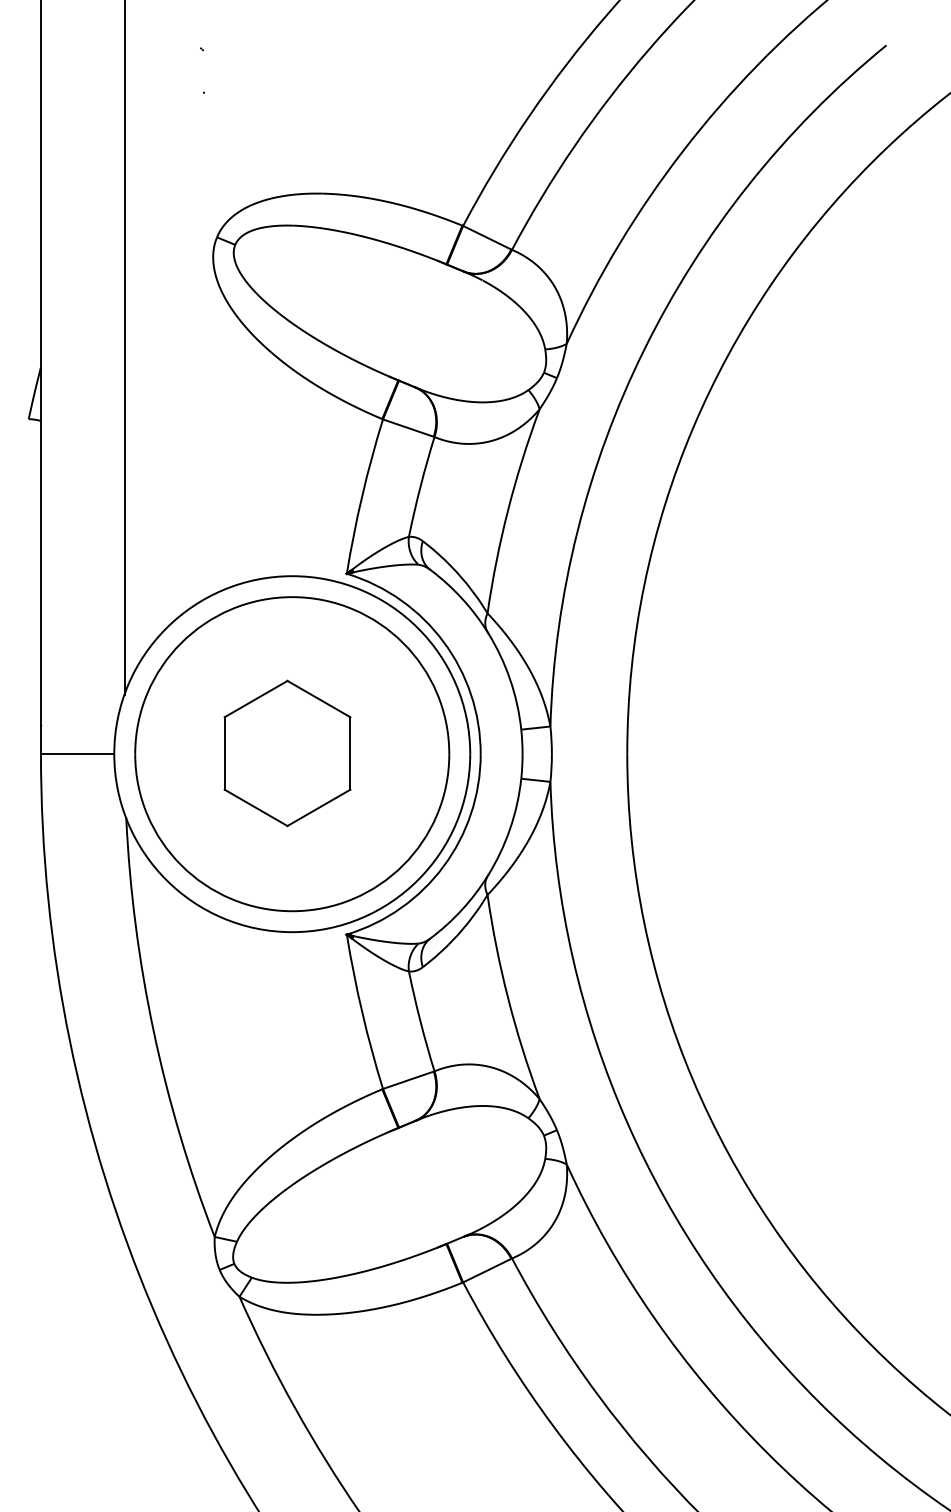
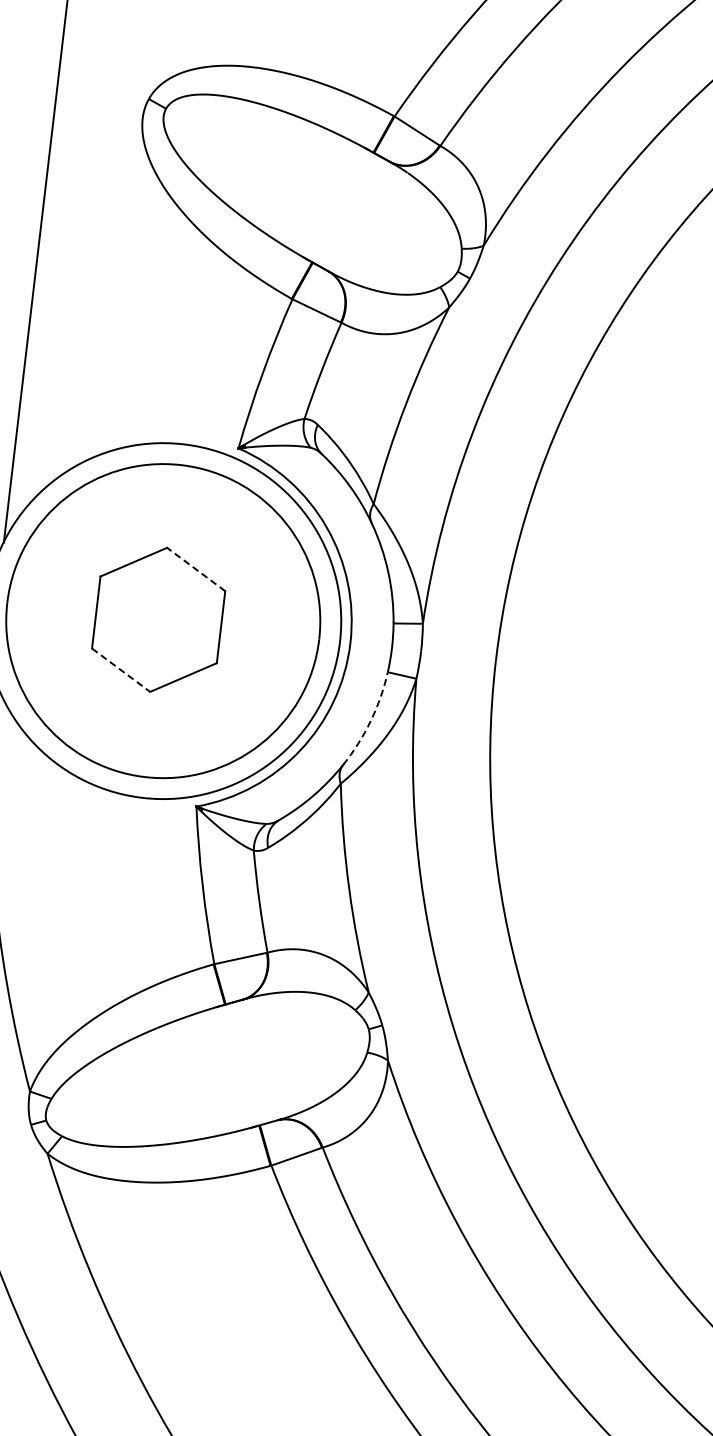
line: (318, 698) -> (195, 568), solid -> dashed
line: (256, 808) -> (121, 670), solid -> dashed
arc: (510, 829) -> (371, 721), solid -> dashed

